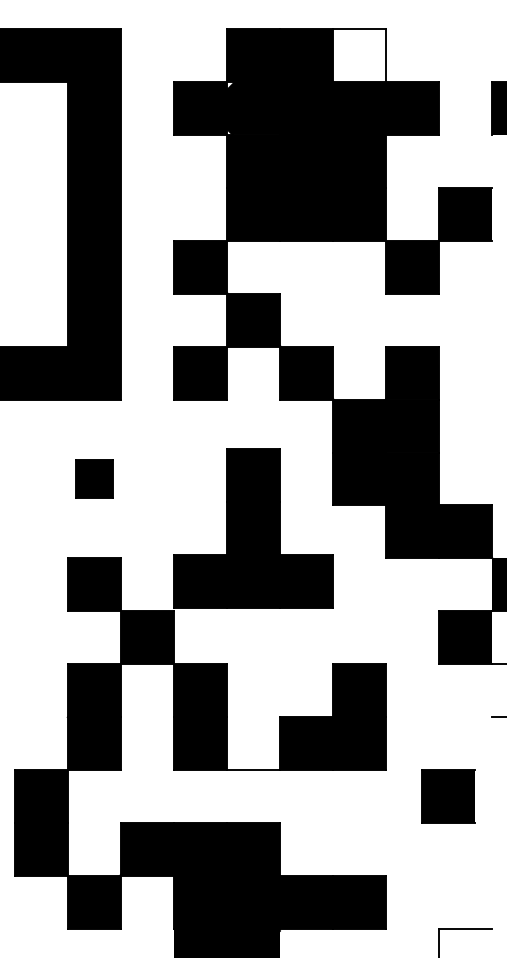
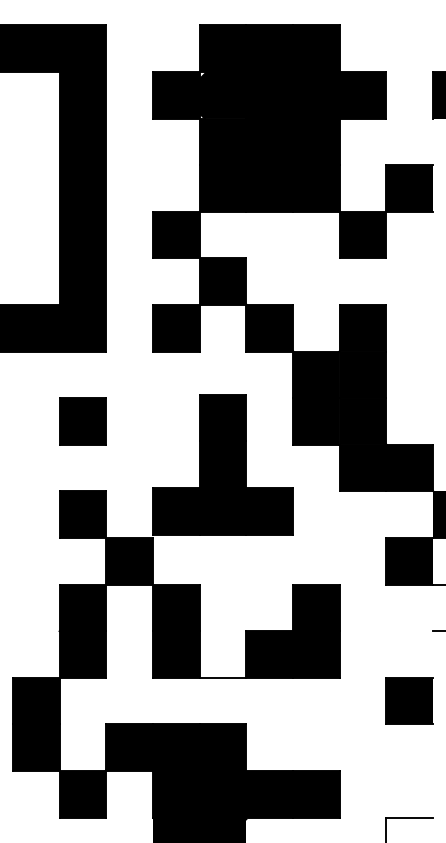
fill: (358, 55) -> (315, 48), added
part: (93, 479) -> (82, 421), size x1.43
part: (448, 795) -> (409, 700), moved

